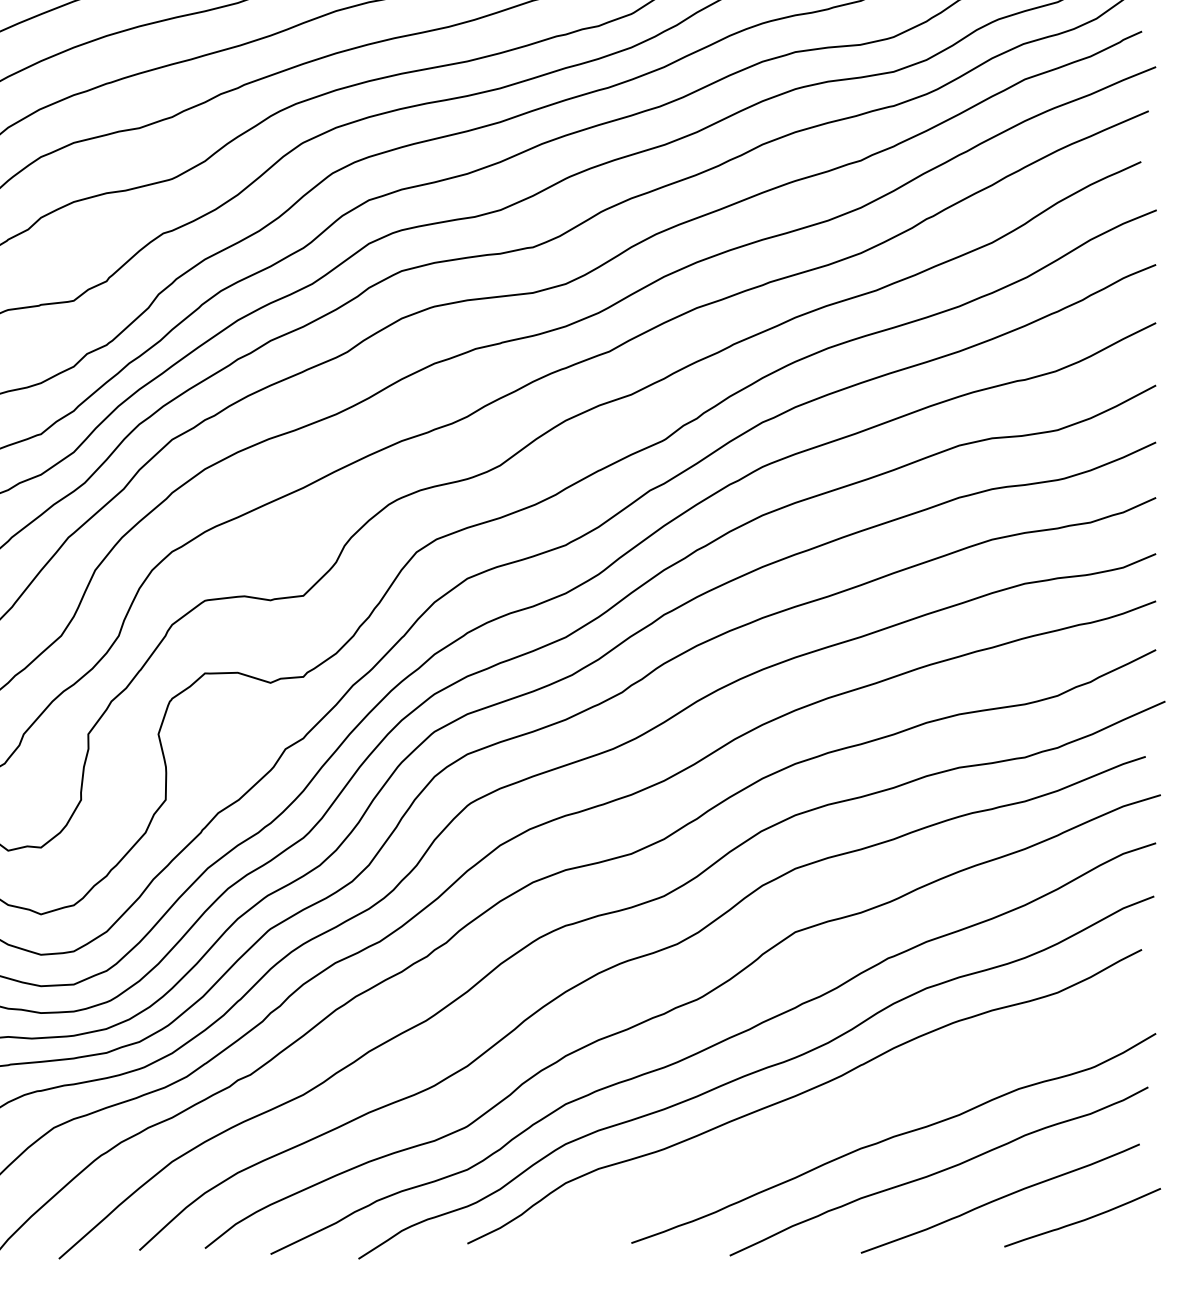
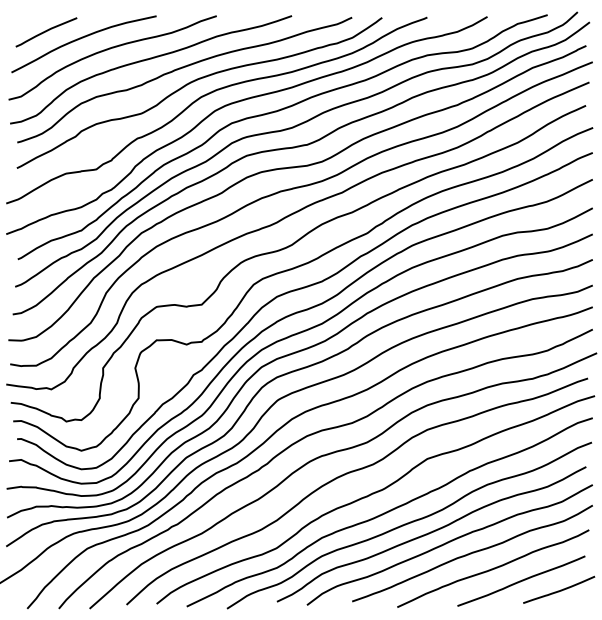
curve: (841, 1116) -> (448, 543), added

